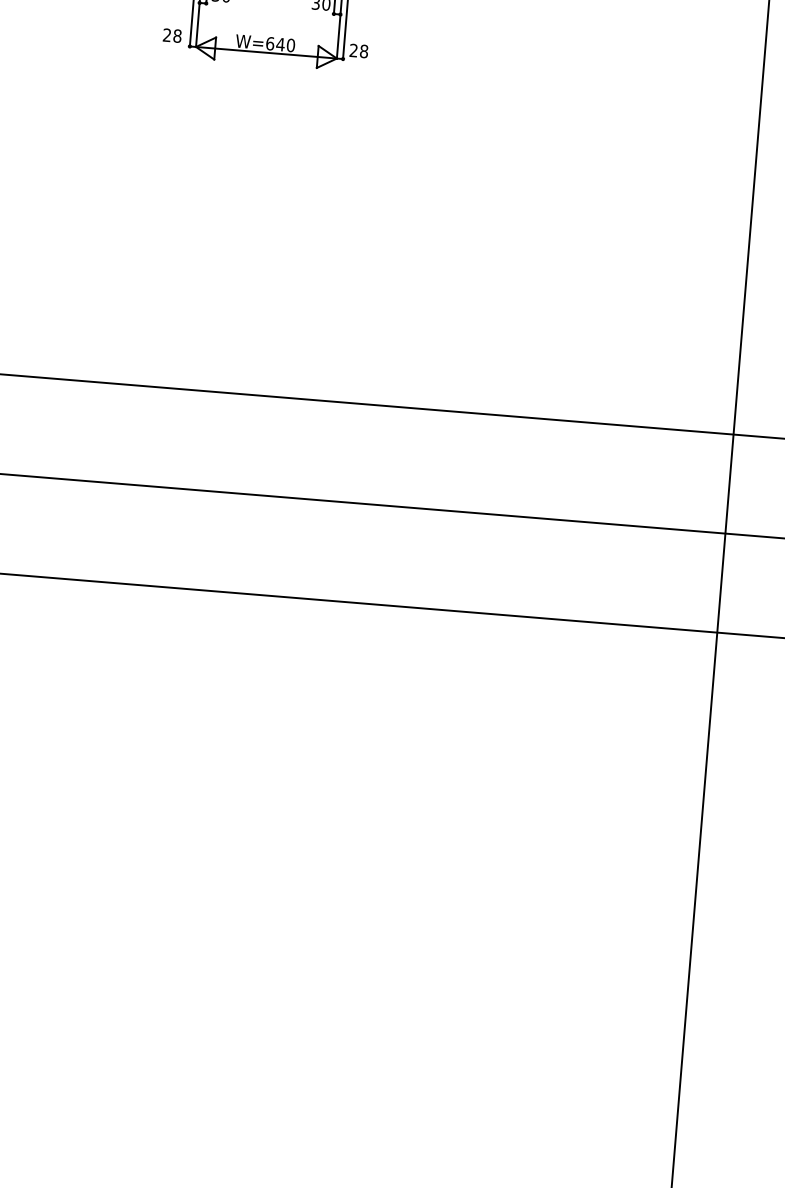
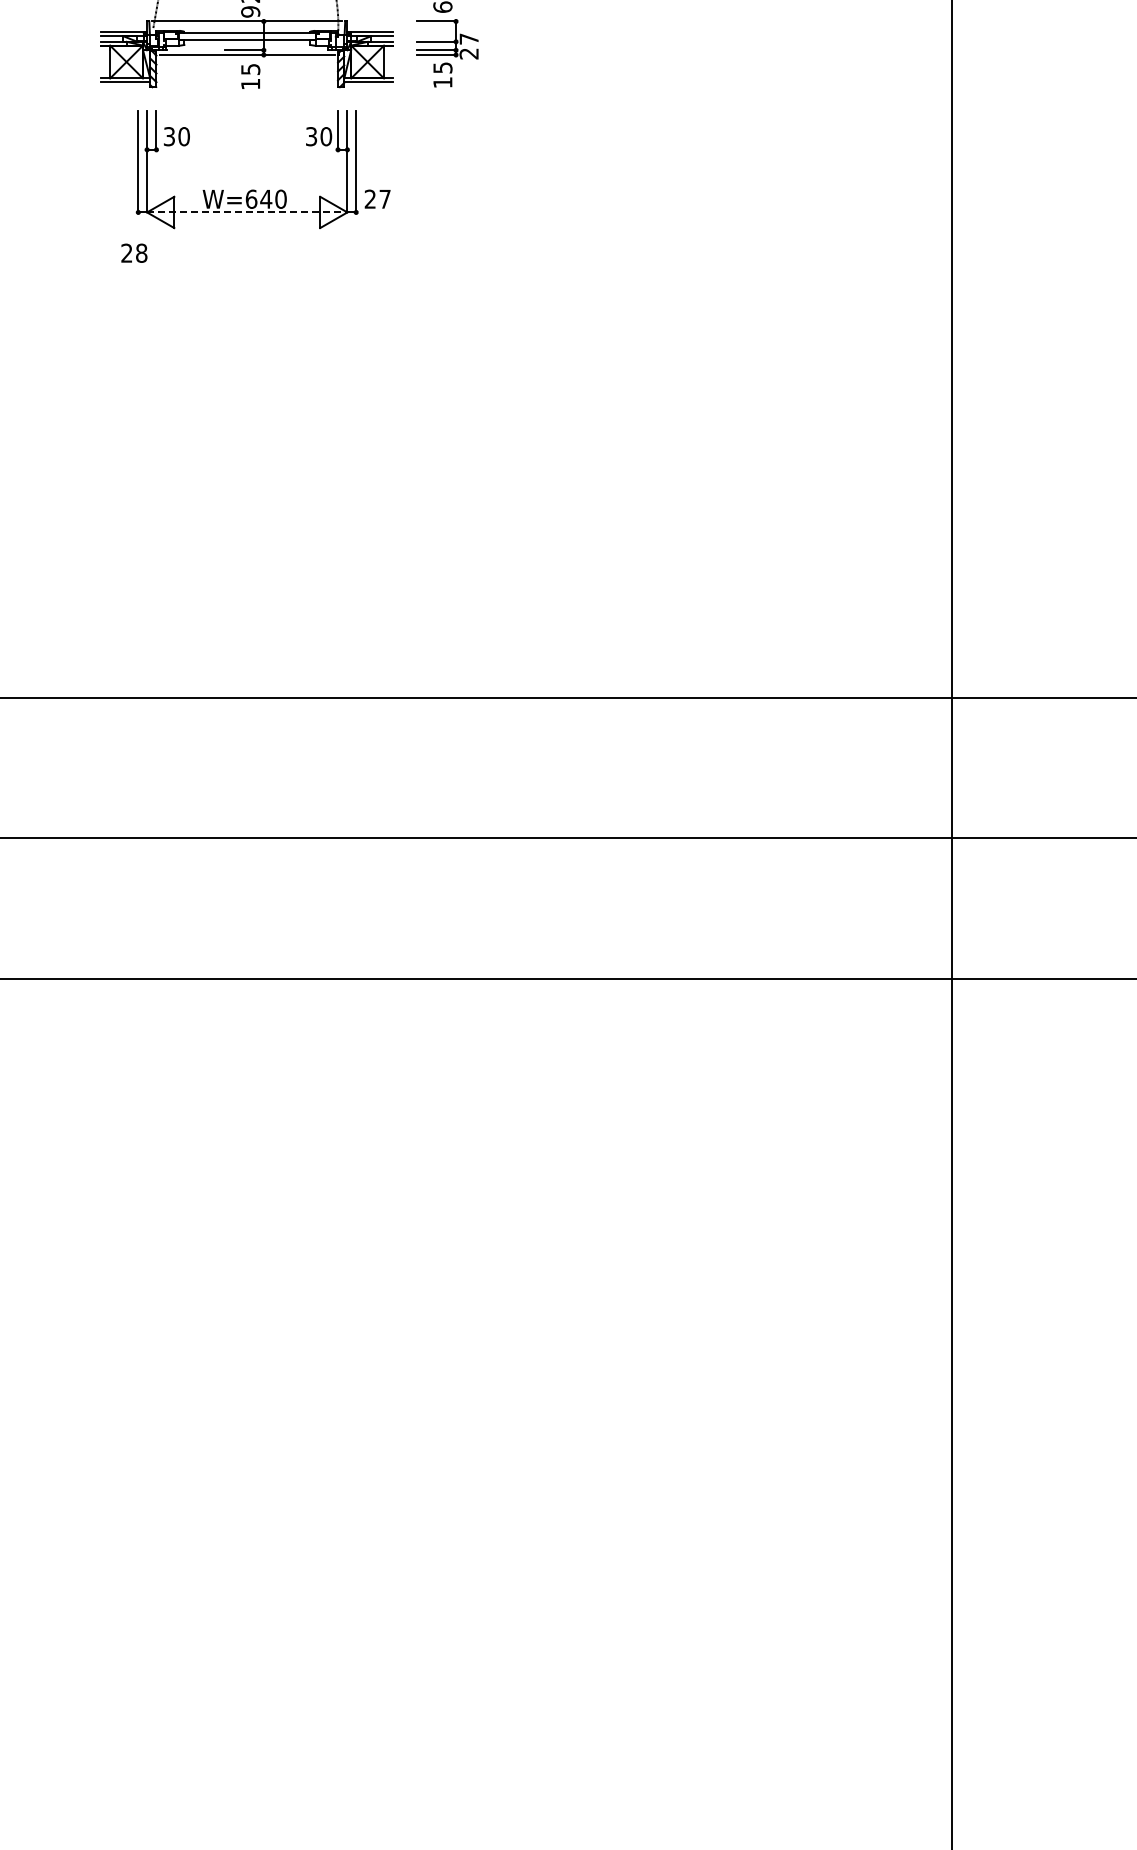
text: (172, 35) -> (134, 252), moved
text: (363, 50) -> (384, 198), 28 -> 27
line: (266, 52) -> (247, 212), solid -> dashed

